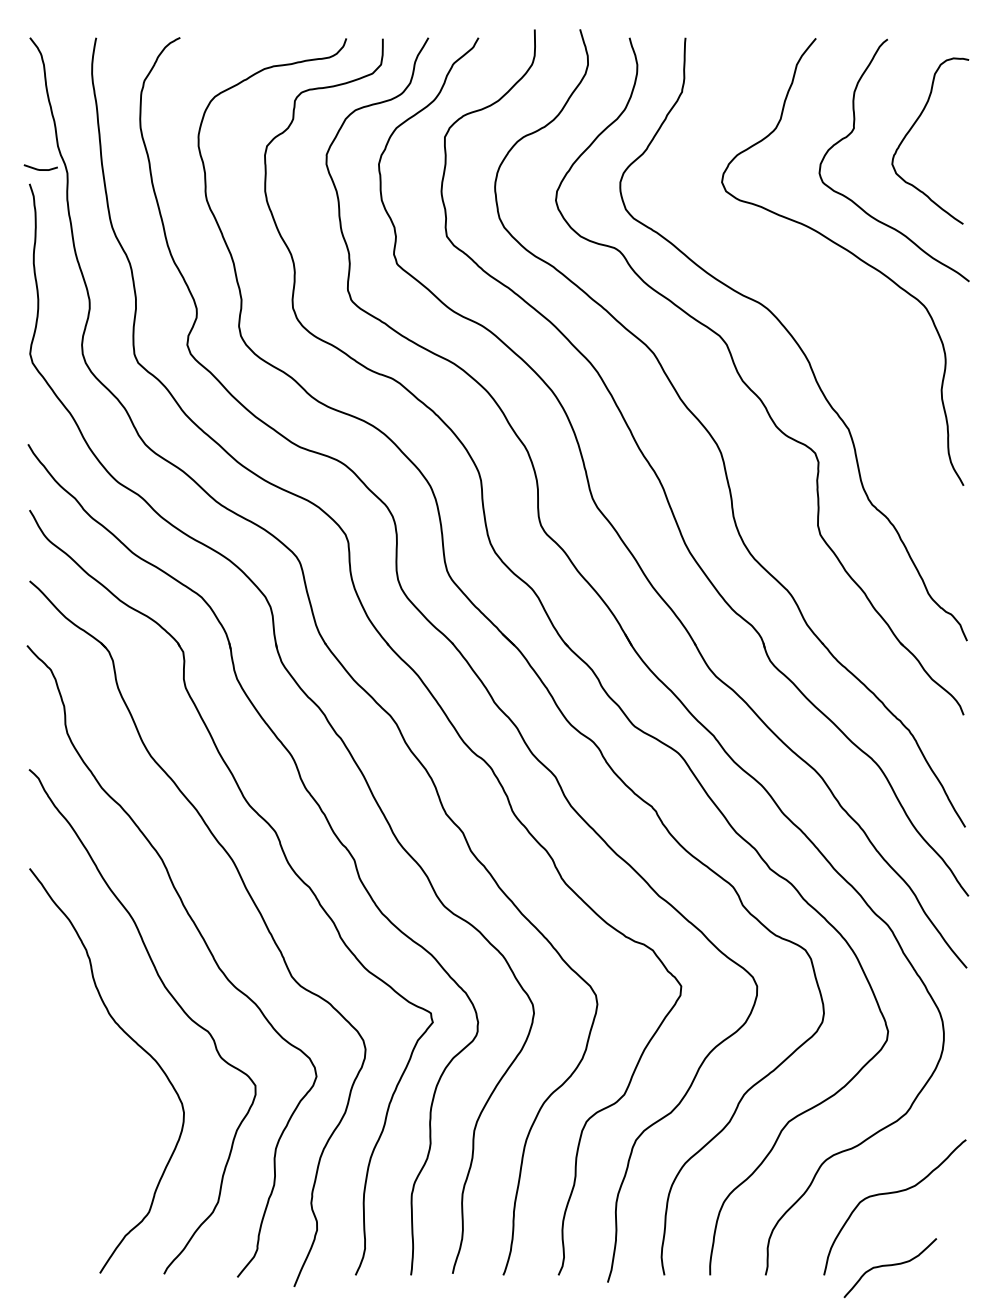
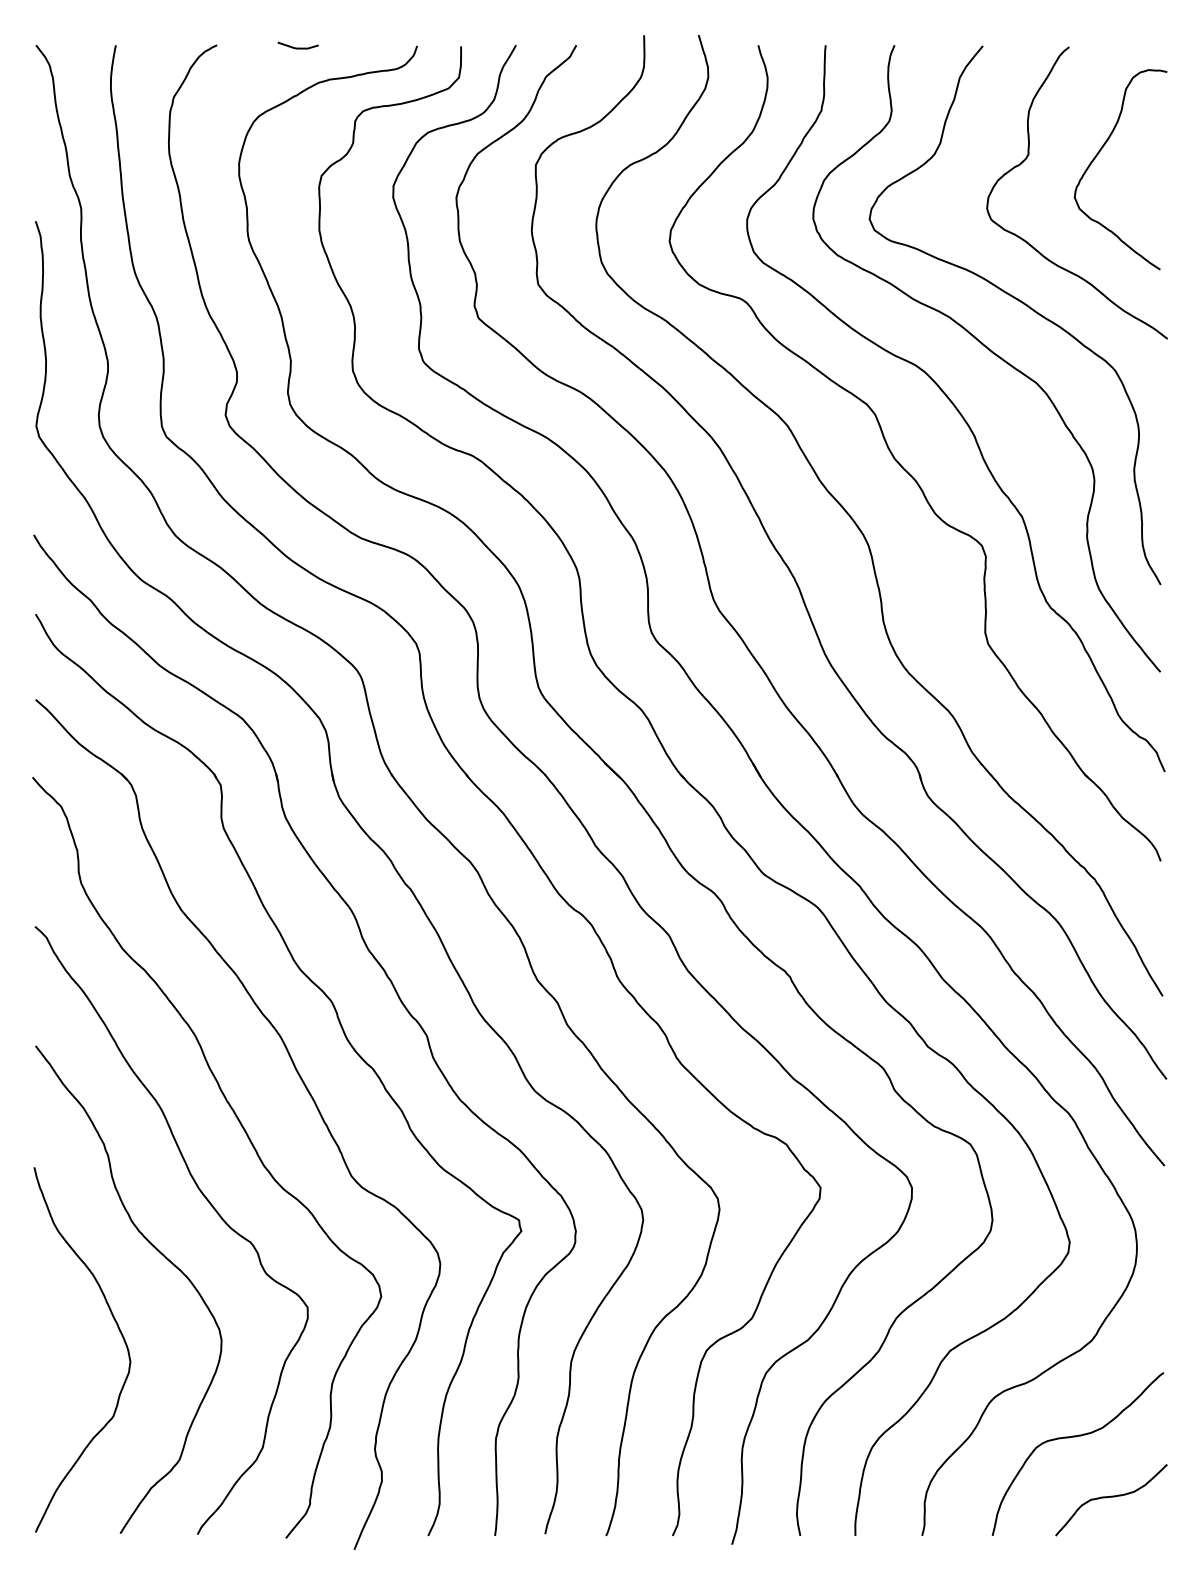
line: (40, 169) -> (297, 47), moved
curve: (823, 292) -> (991, 352), added
curve: (99, 1105) -> (119, 1331), added
curve: (890, 1265) -> (1111, 1497), moved

